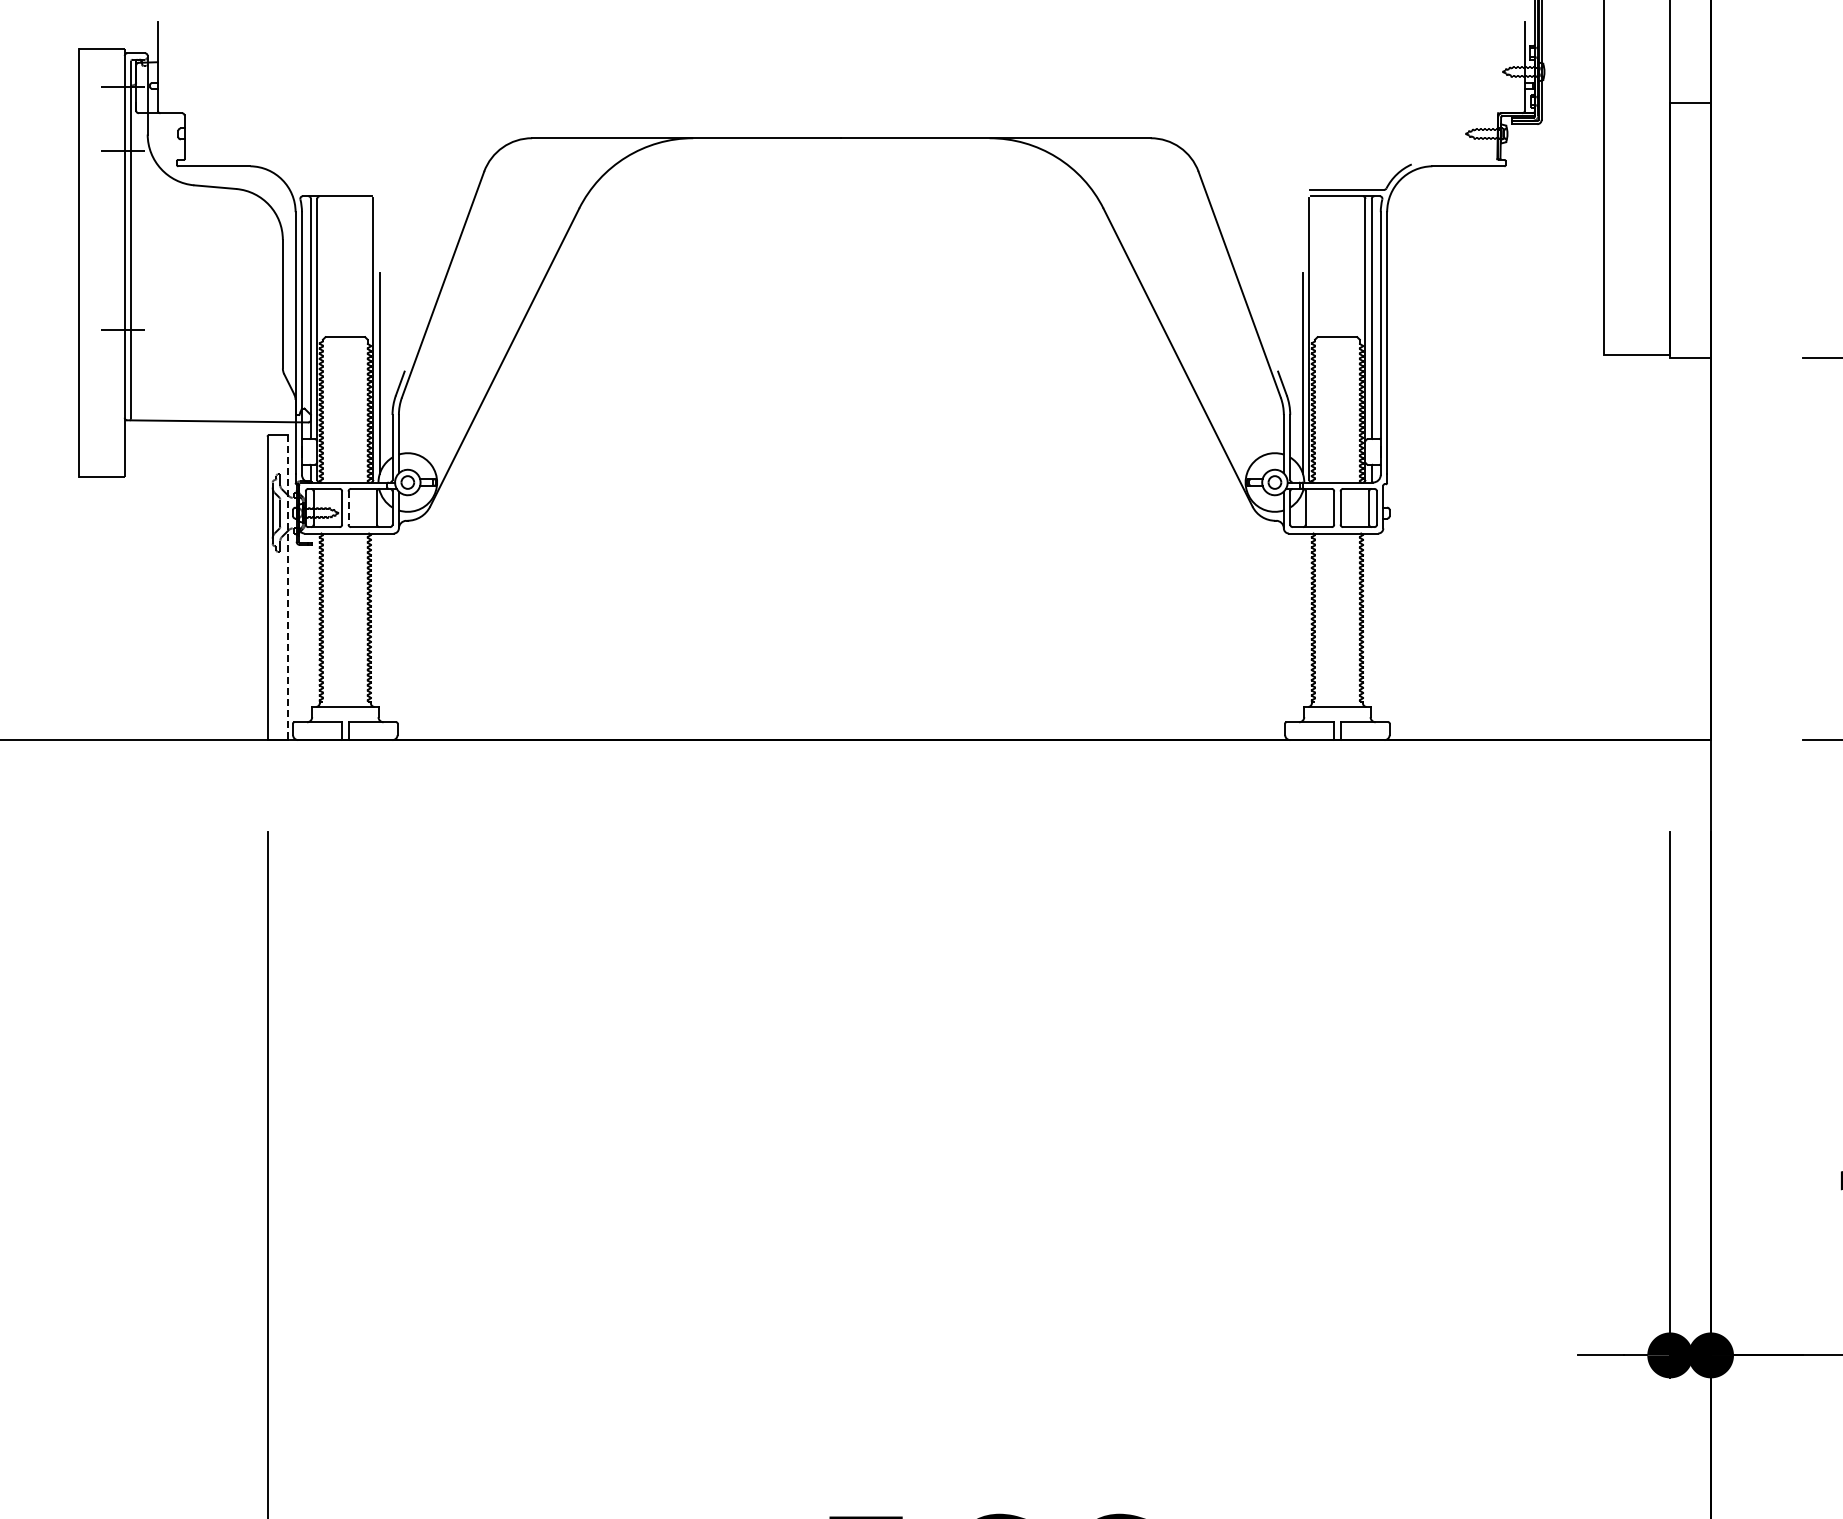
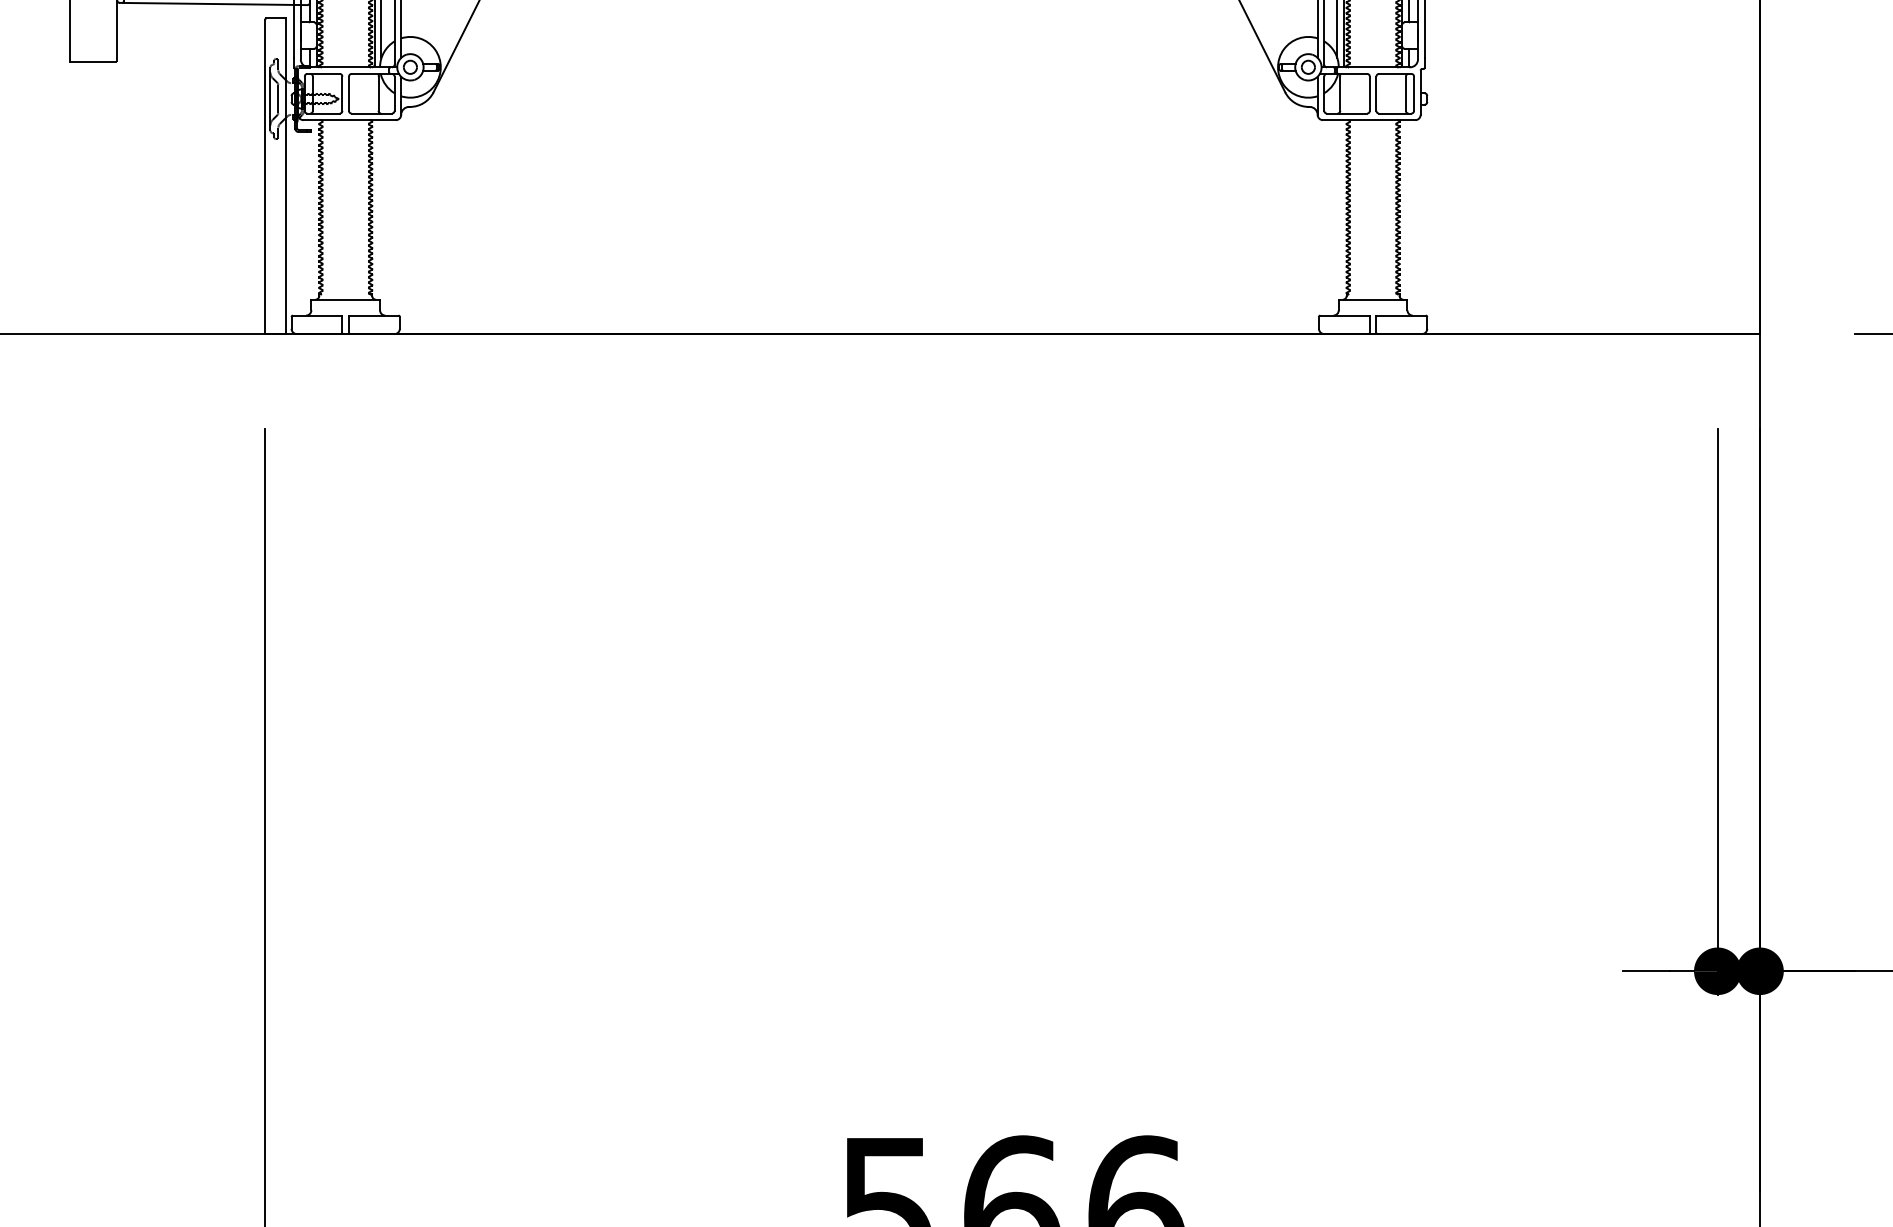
line: (348, 508) -> (348, 94), dashed -> solid
line: (287, 588) -> (285, 177), dashed -> solid

